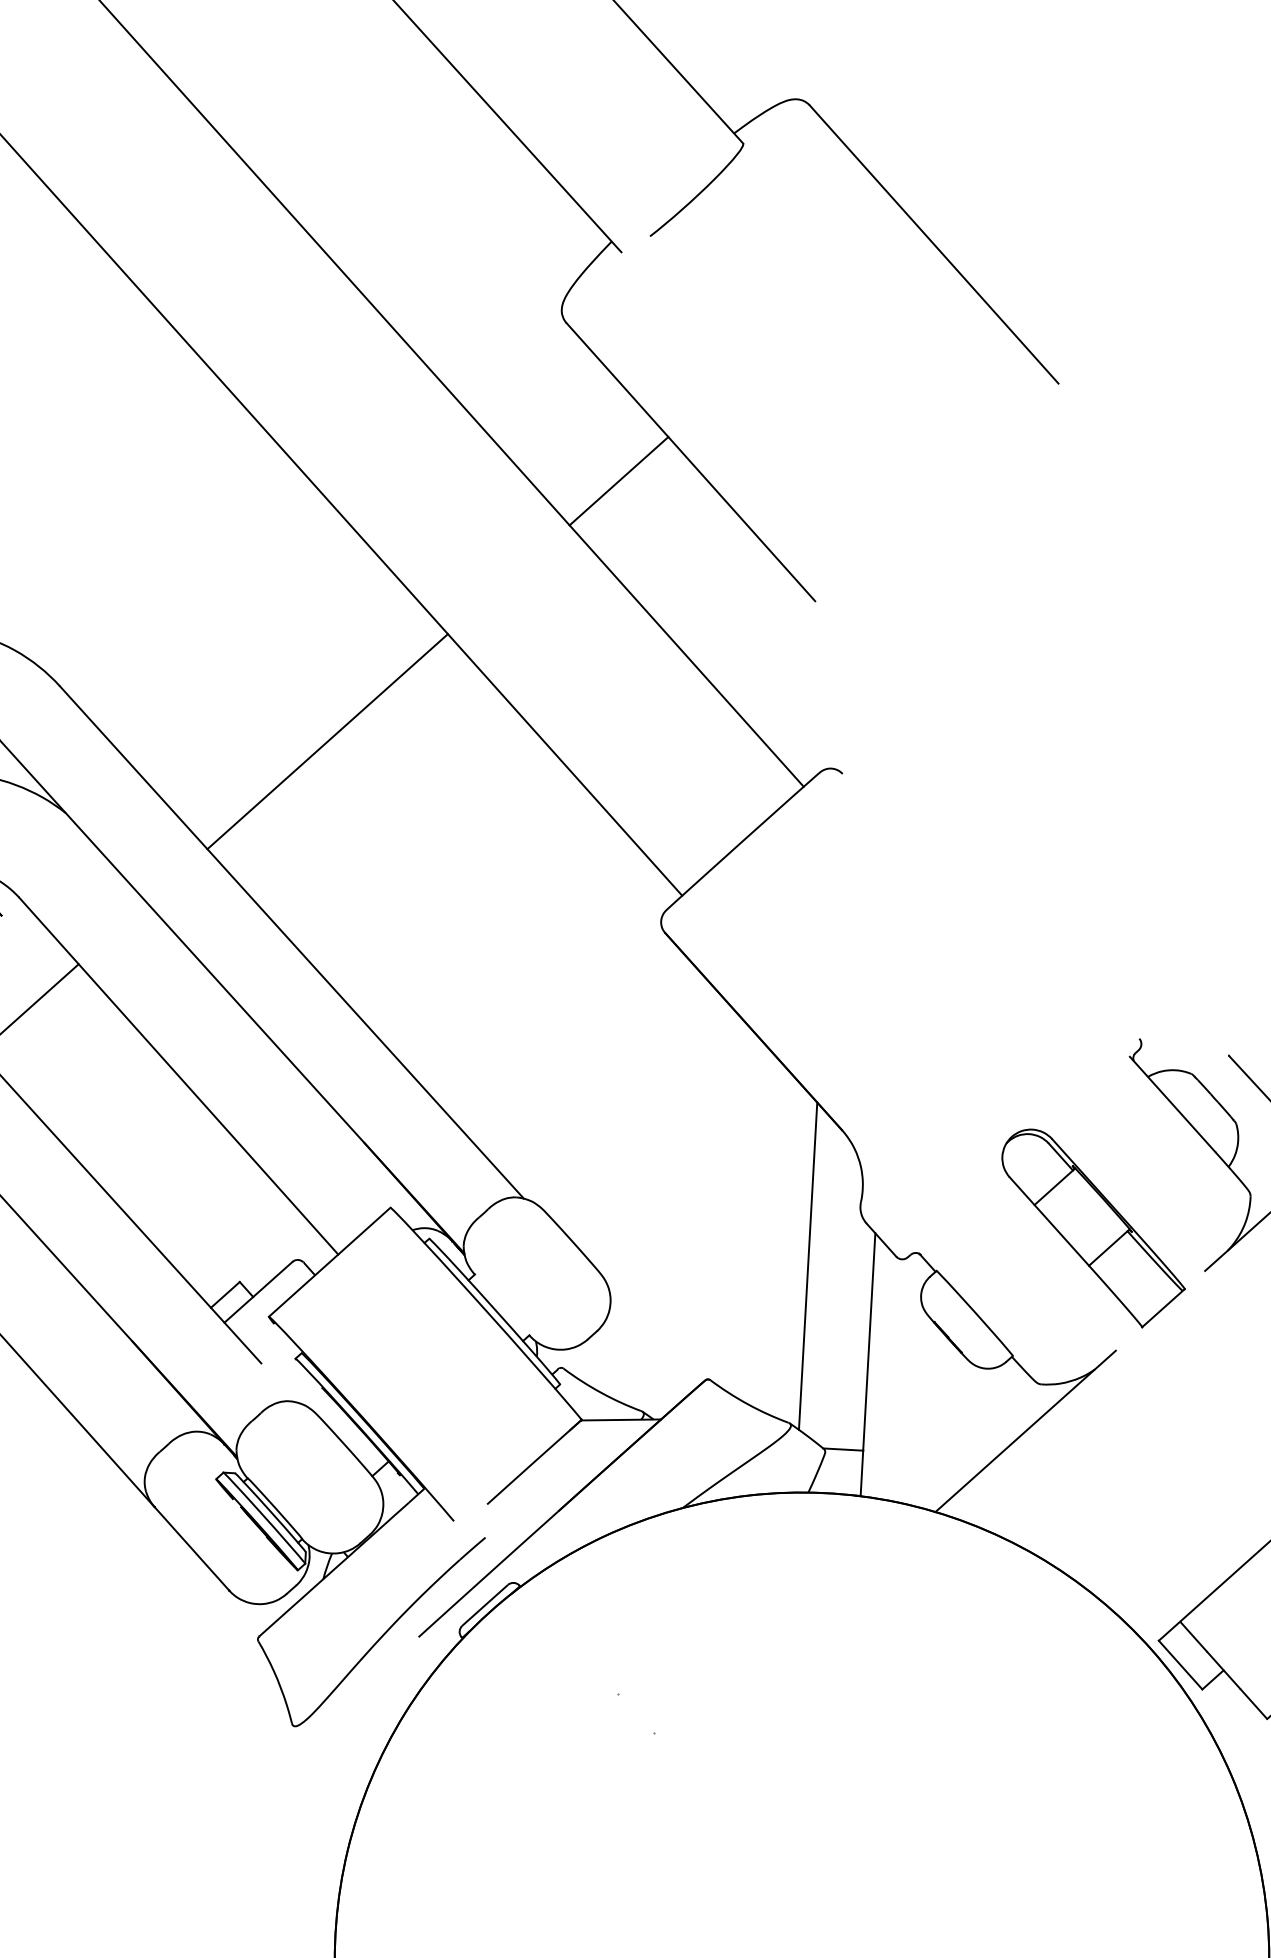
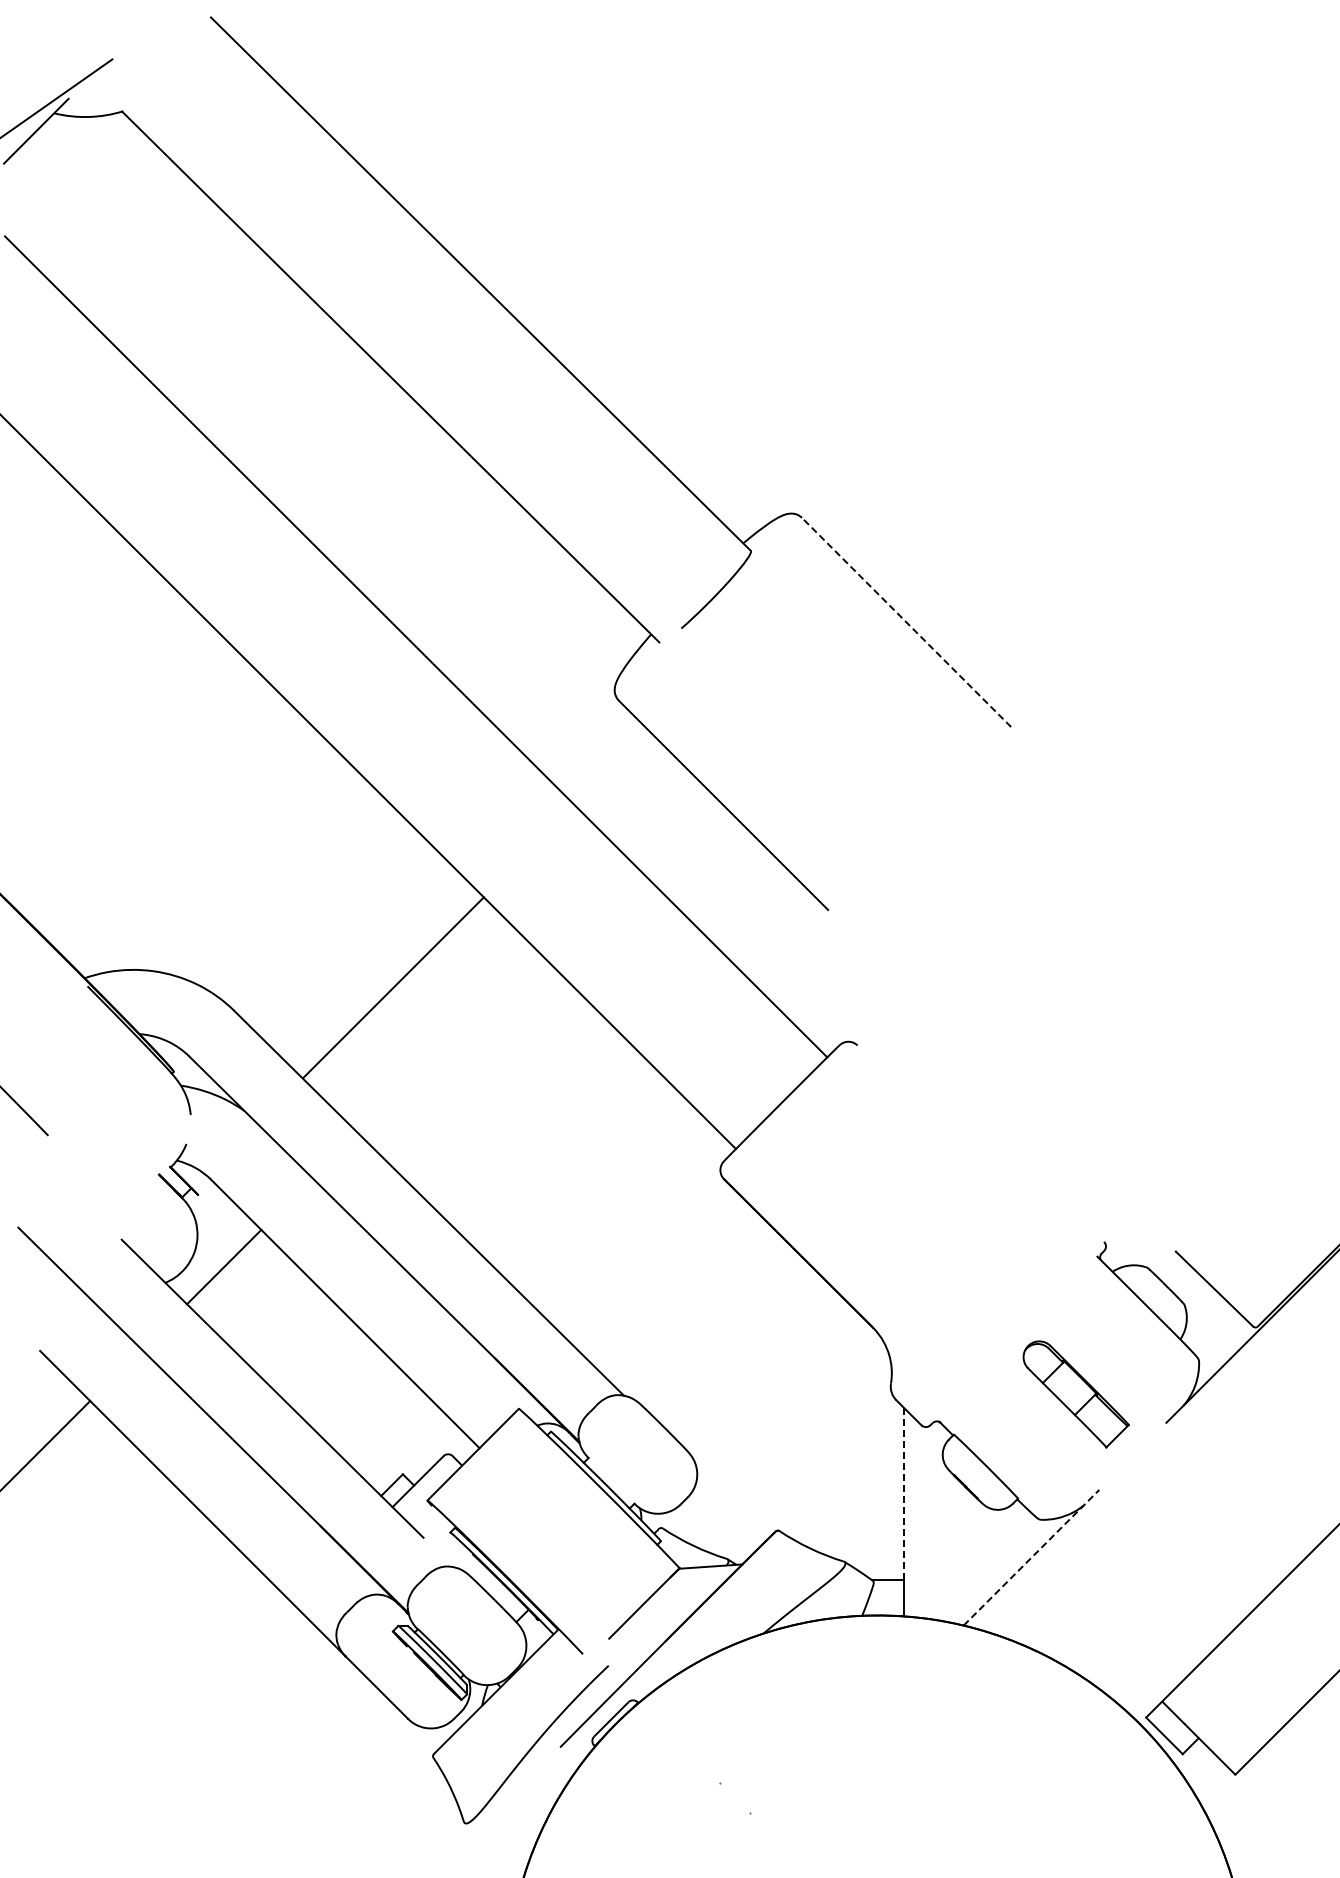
line: (934, 244) -> (906, 622), solid -> dashed
line: (618, 480) -> (667, 823), removed
line: (327, 741) -> (393, 987), moved
part: (1093, 1228) -> (1076, 1394), size x0.7
line: (807, 1265) -> (851, 1436), removed
line: (868, 1342) -> (903, 1494), solid -> dashed
line: (1025, 1431) -> (1031, 1557), solid -> dashed

